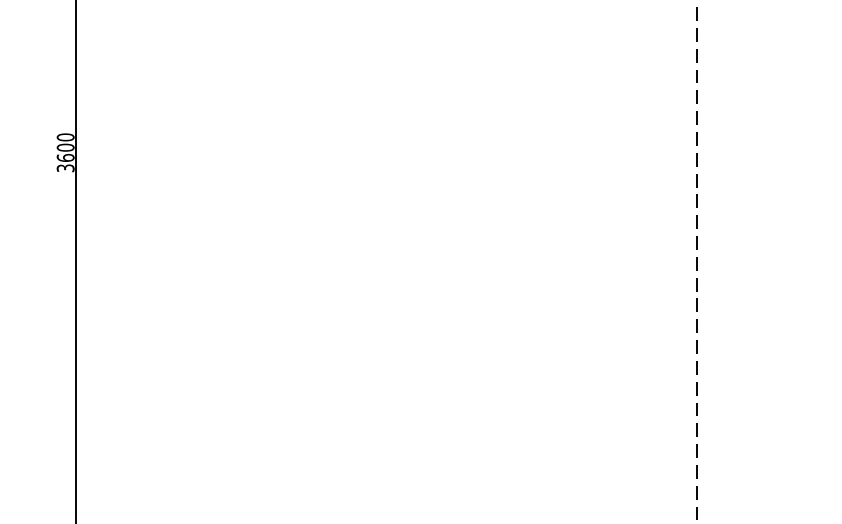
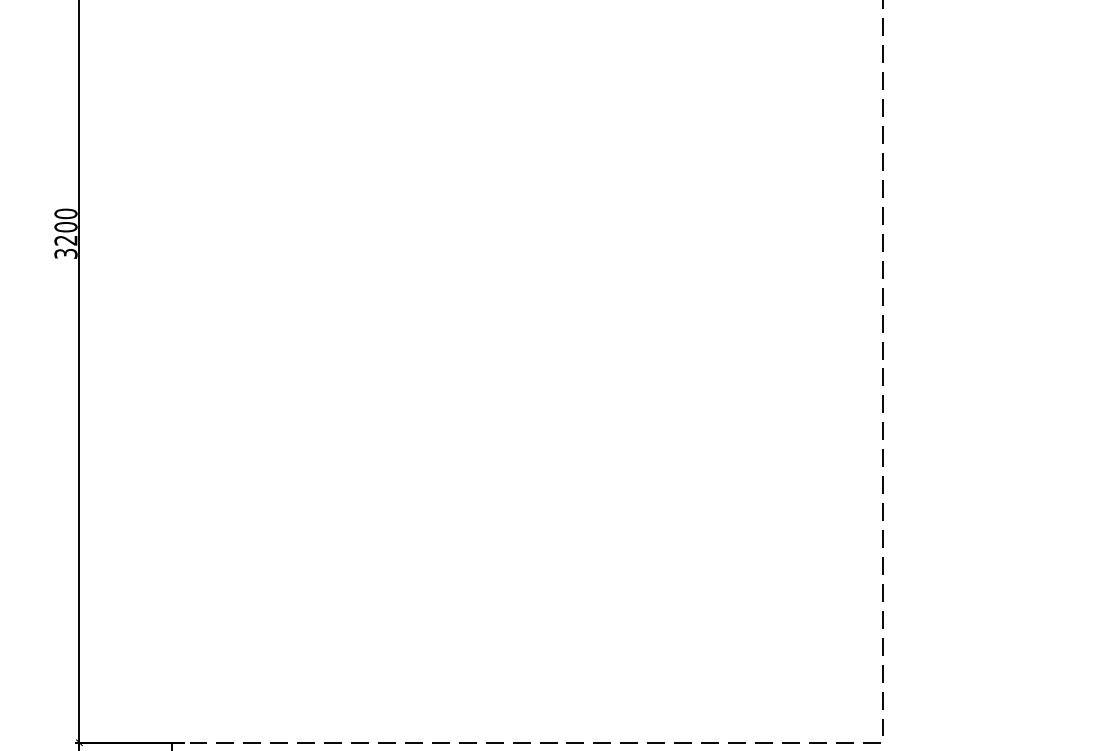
text: (65, 157) -> (65, 240), 3600 -> 3200

